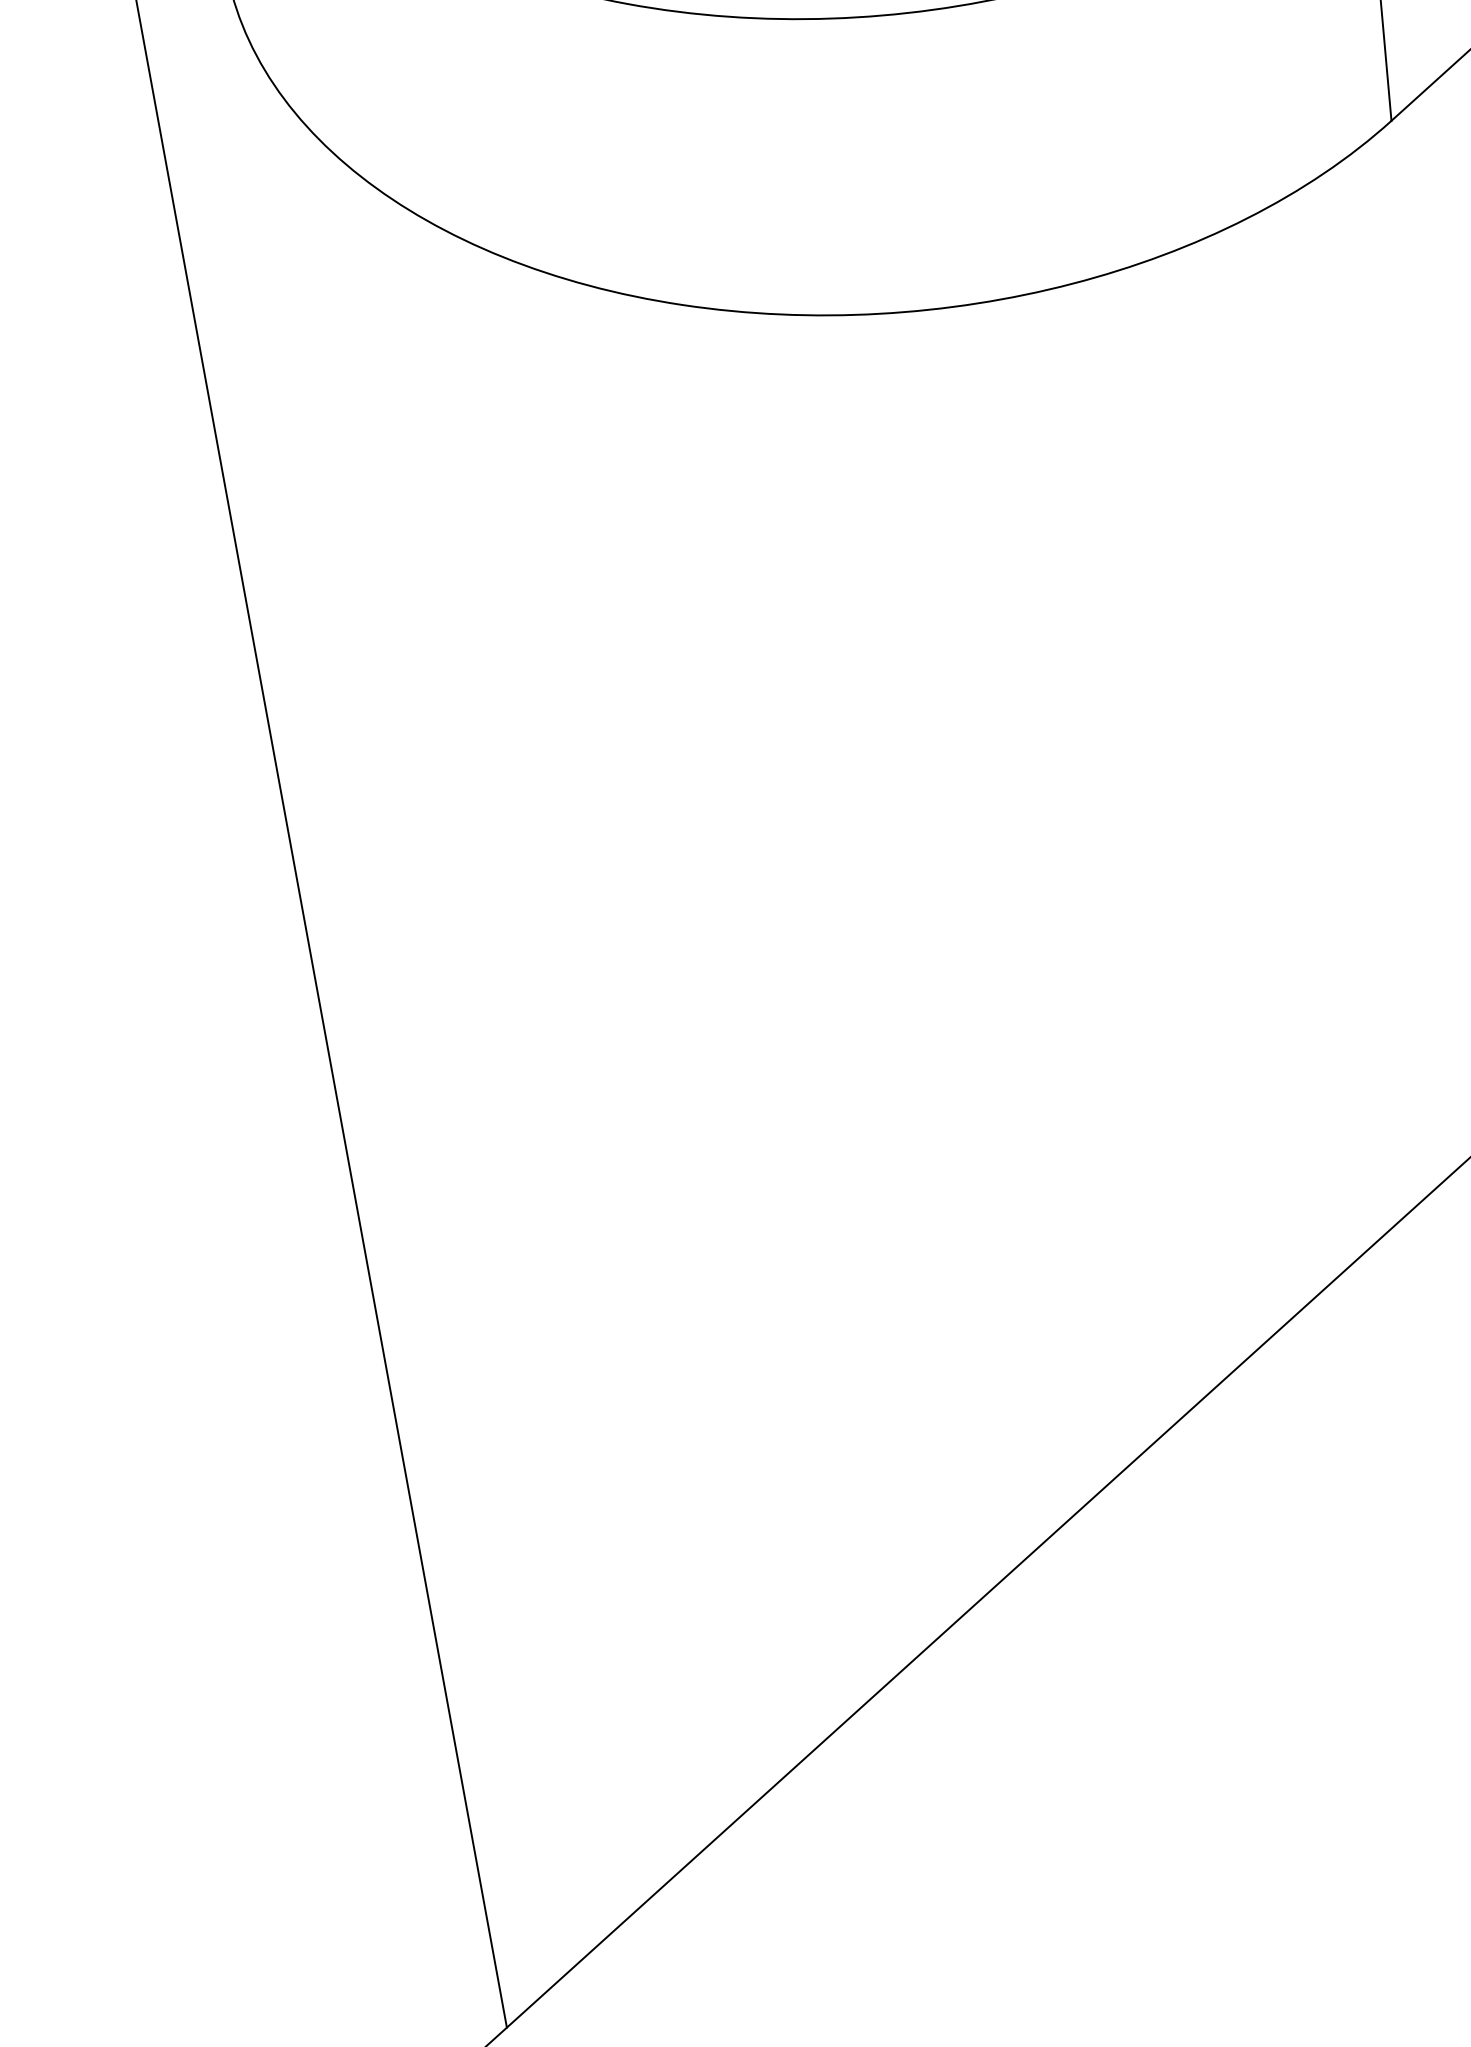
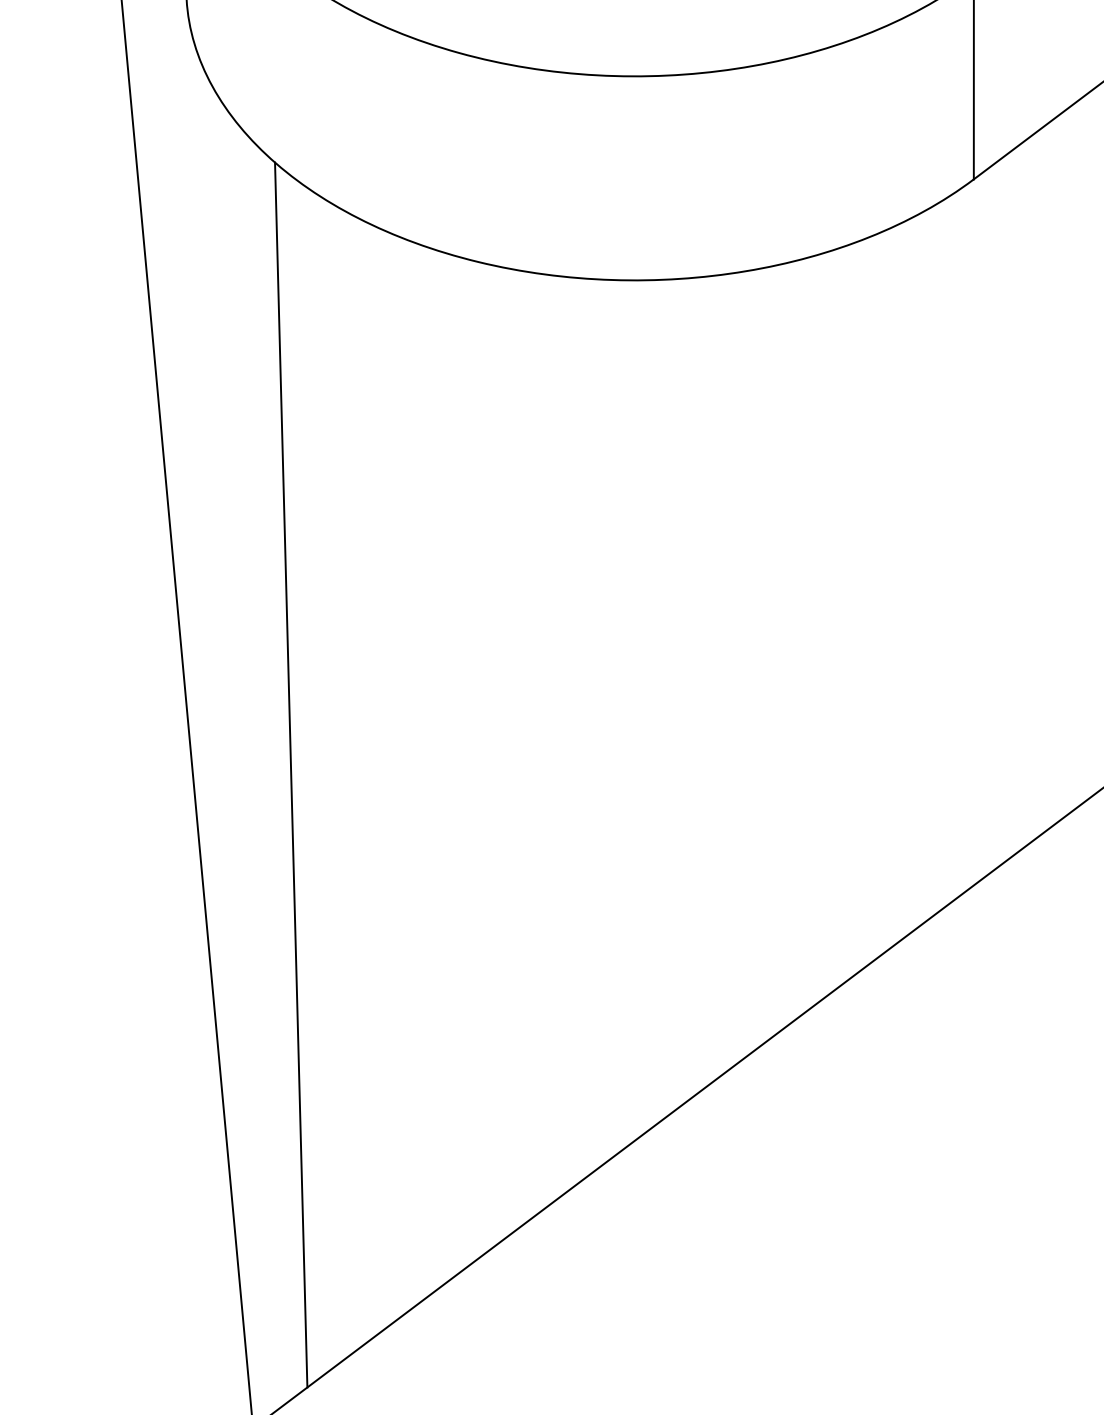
line: (477, 1073) -> (291, 774), added

